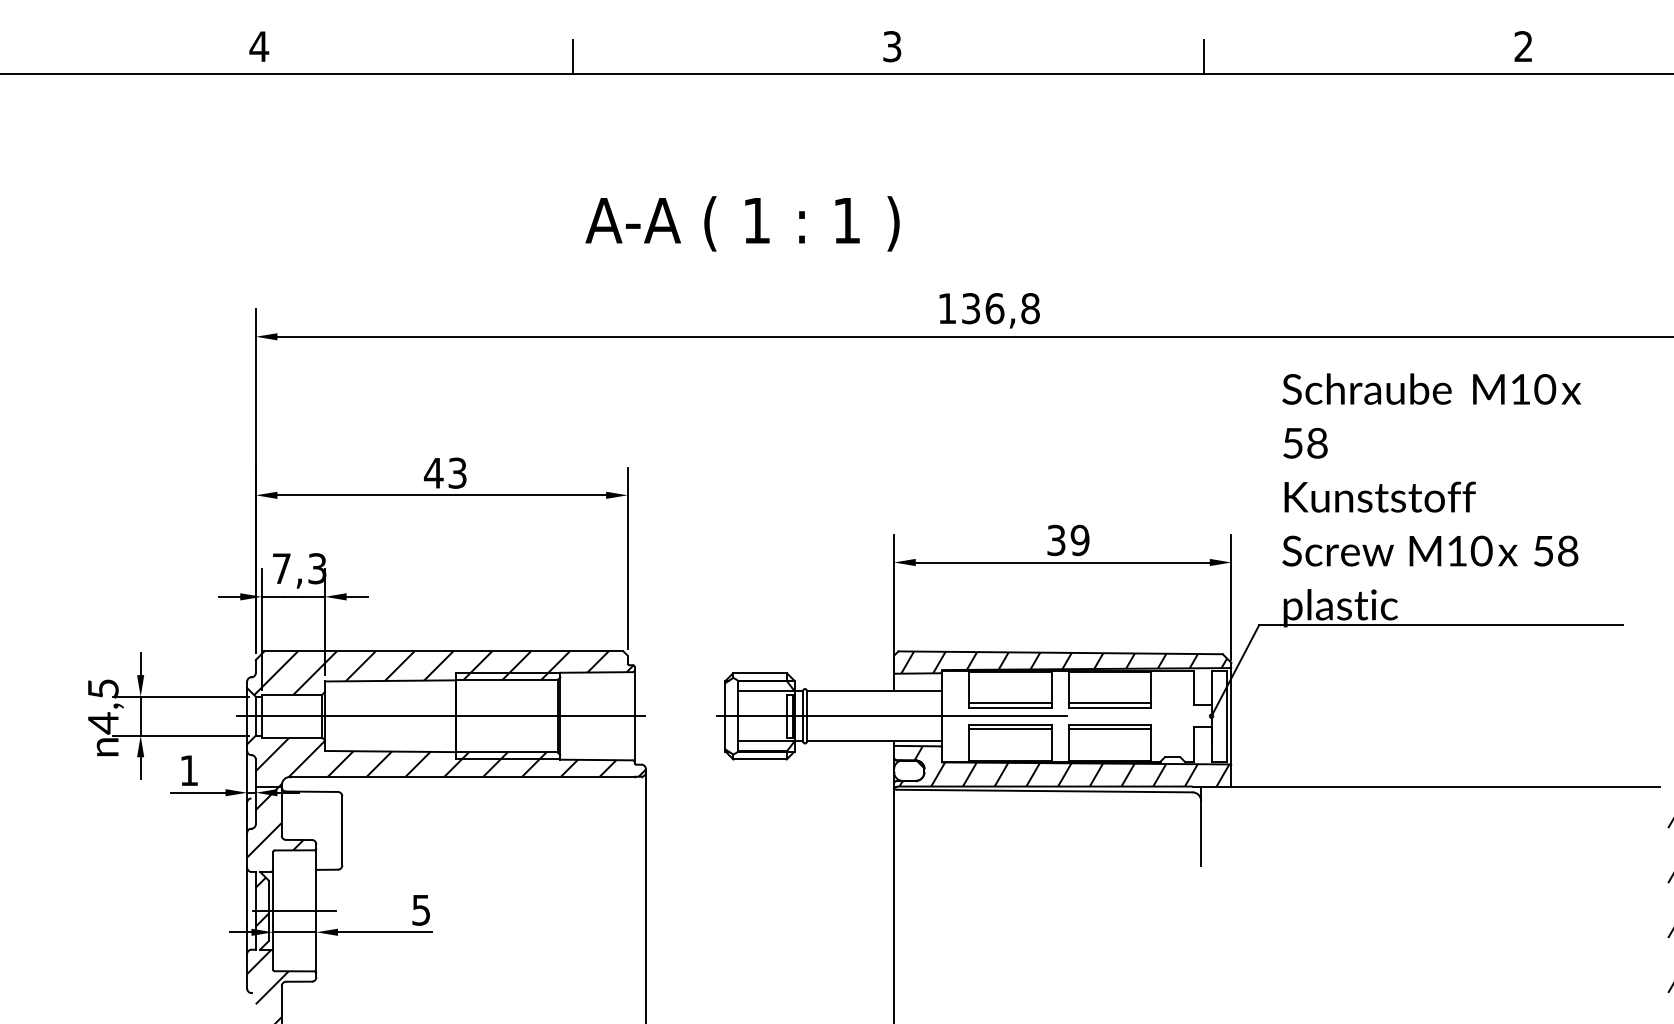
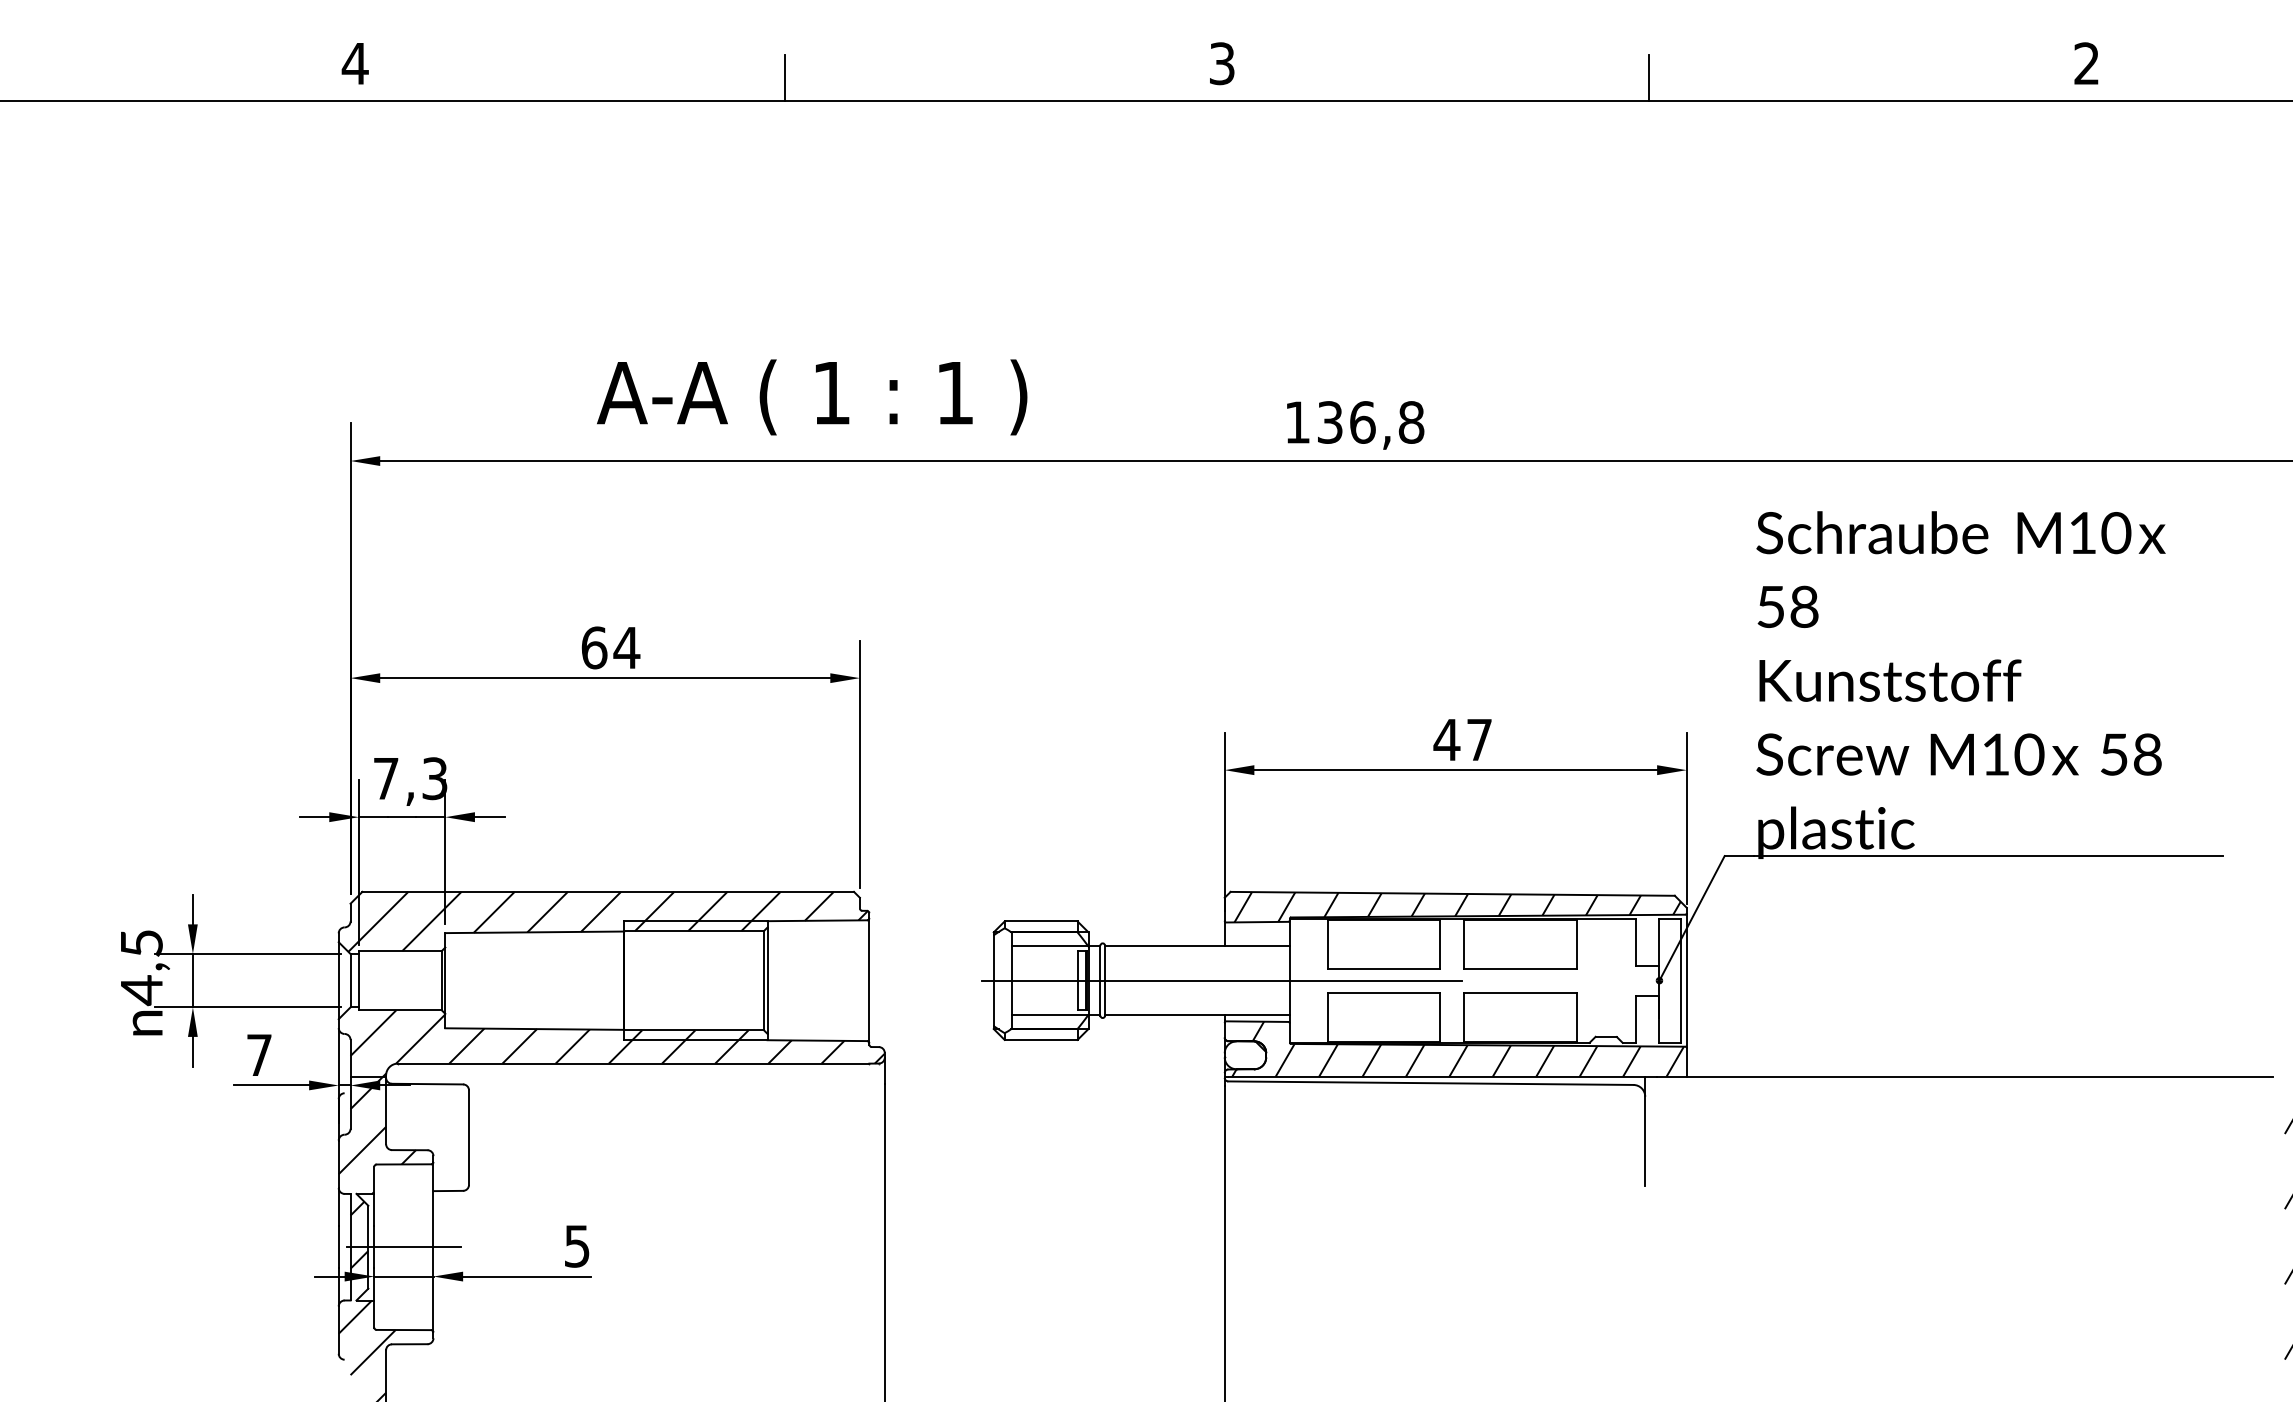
text: (742, 223) -> (812, 397), moved
text: (445, 472) -> (610, 647), 43 -> 64
text: (1067, 540) -> (1462, 739), 39 -> 47
line: (1010, 703) -> (1383, 963), removed
line: (1110, 703) -> (1520, 963), removed
line: (440, 716) -> (603, 980), removed
line: (1010, 729) -> (1383, 998), removed
line: (1110, 729) -> (1520, 998), removed
text: (189, 770) -> (259, 1054), 1 -> 7

